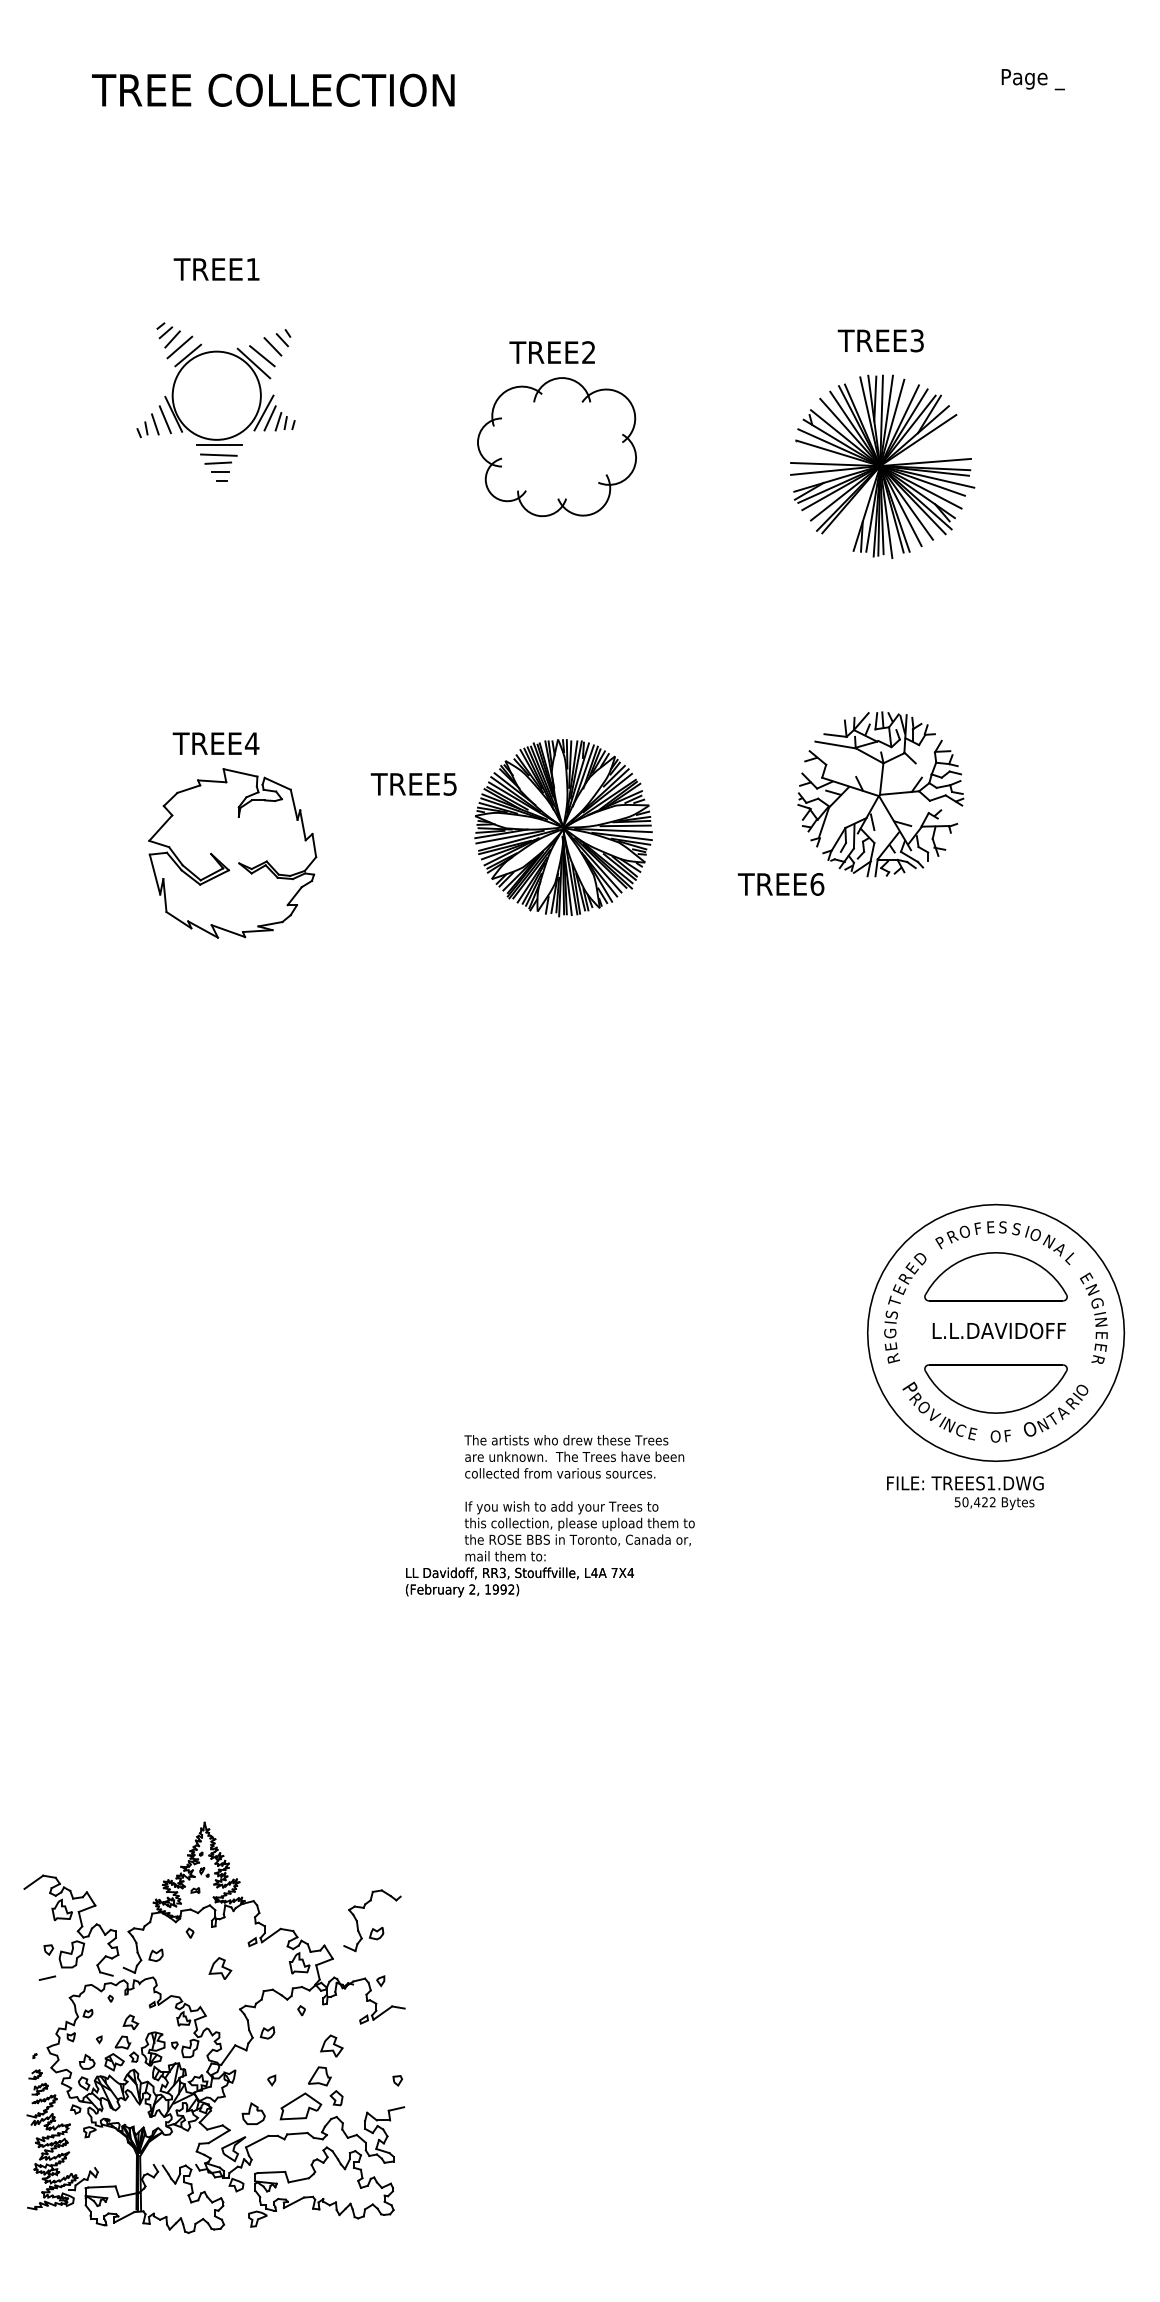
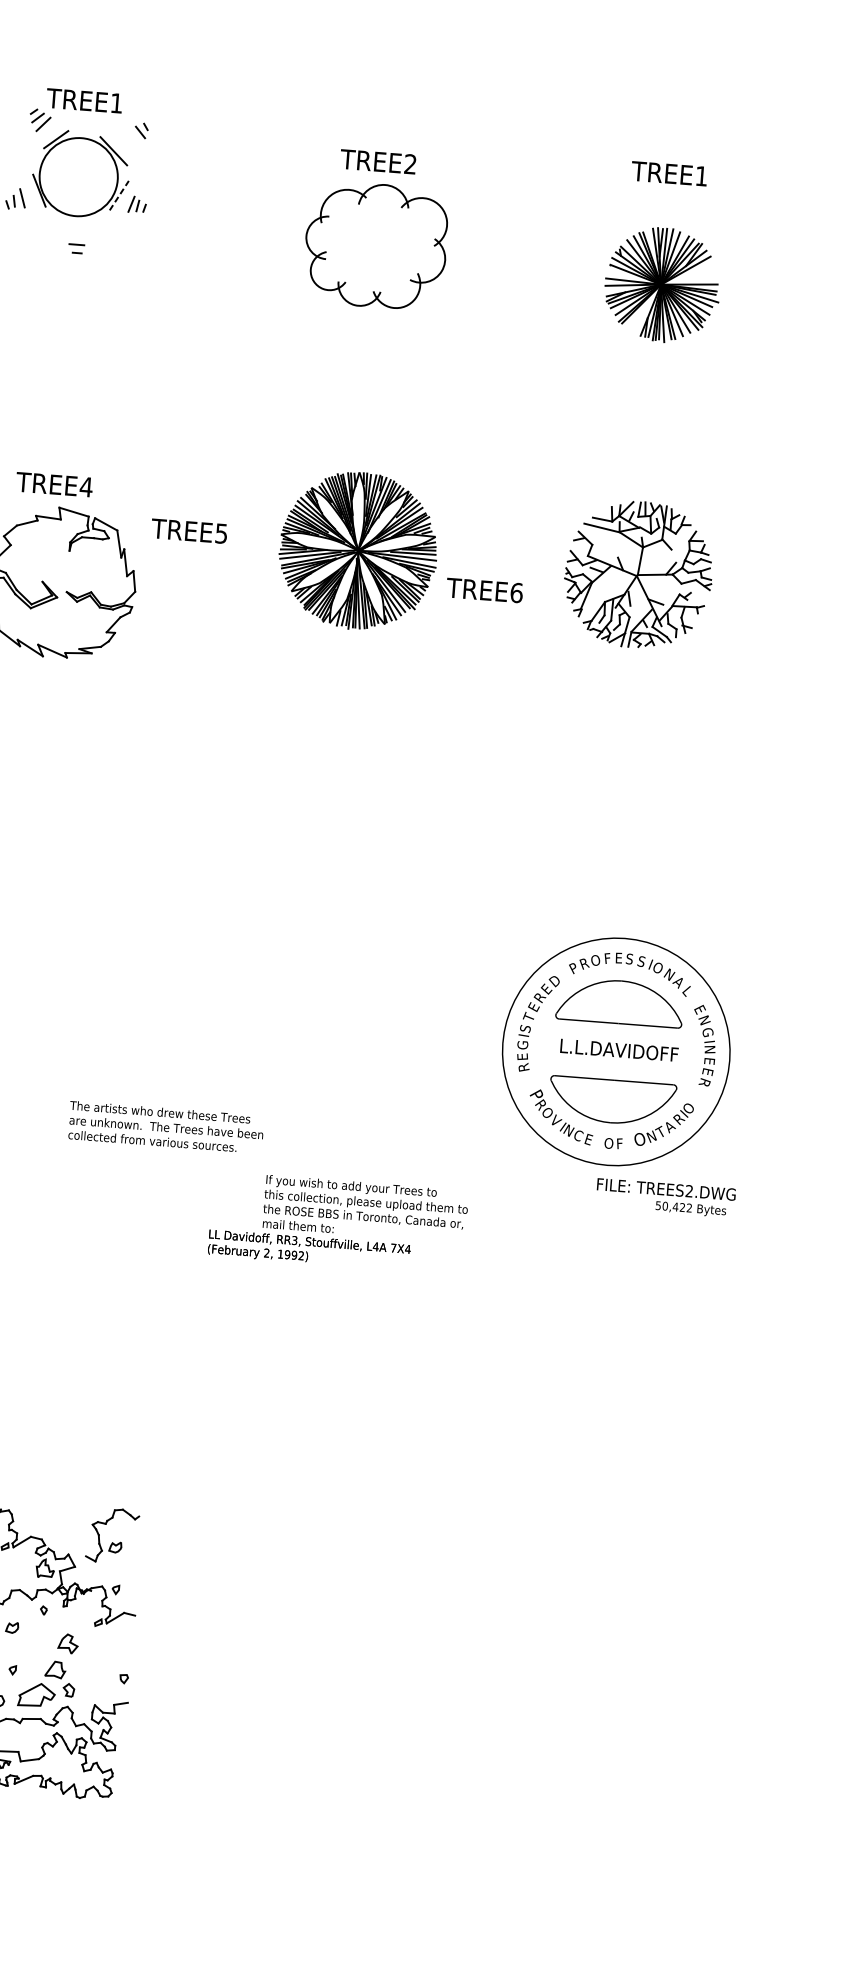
text: (216, 269) -> (84, 100), moved
text: (916, 340) -> (701, 175), TREE3 -> TREE1
line: (272, 346) -> (131, 137), removed
line: (179, 347) -> (49, 131), removed
line: (262, 356) -> (121, 145), removed
line: (264, 413) -> (119, 196), solid -> dashed
line: (269, 418) -> (123, 200), removed
line: (164, 419) -> (30, 194), removed
line: (219, 445) -> (77, 221), removed
line: (218, 454) -> (76, 229), removed
line: (218, 462) -> (75, 236), removed
part: (882, 466) -> (662, 284), size x0.7
text: (413, 784) -> (189, 531), moved
part: (563, 828) -> (358, 551), moved
text: (781, 884) -> (485, 590), moved
text: (996, 1332) -> (616, 1051), moved
text: (574, 1456) -> (166, 1127), moved
text: (991, 1483) -> (689, 1191), TREES1.DWG -> TREES2.DWG
text: (549, 1549) -> (337, 1223), moved

